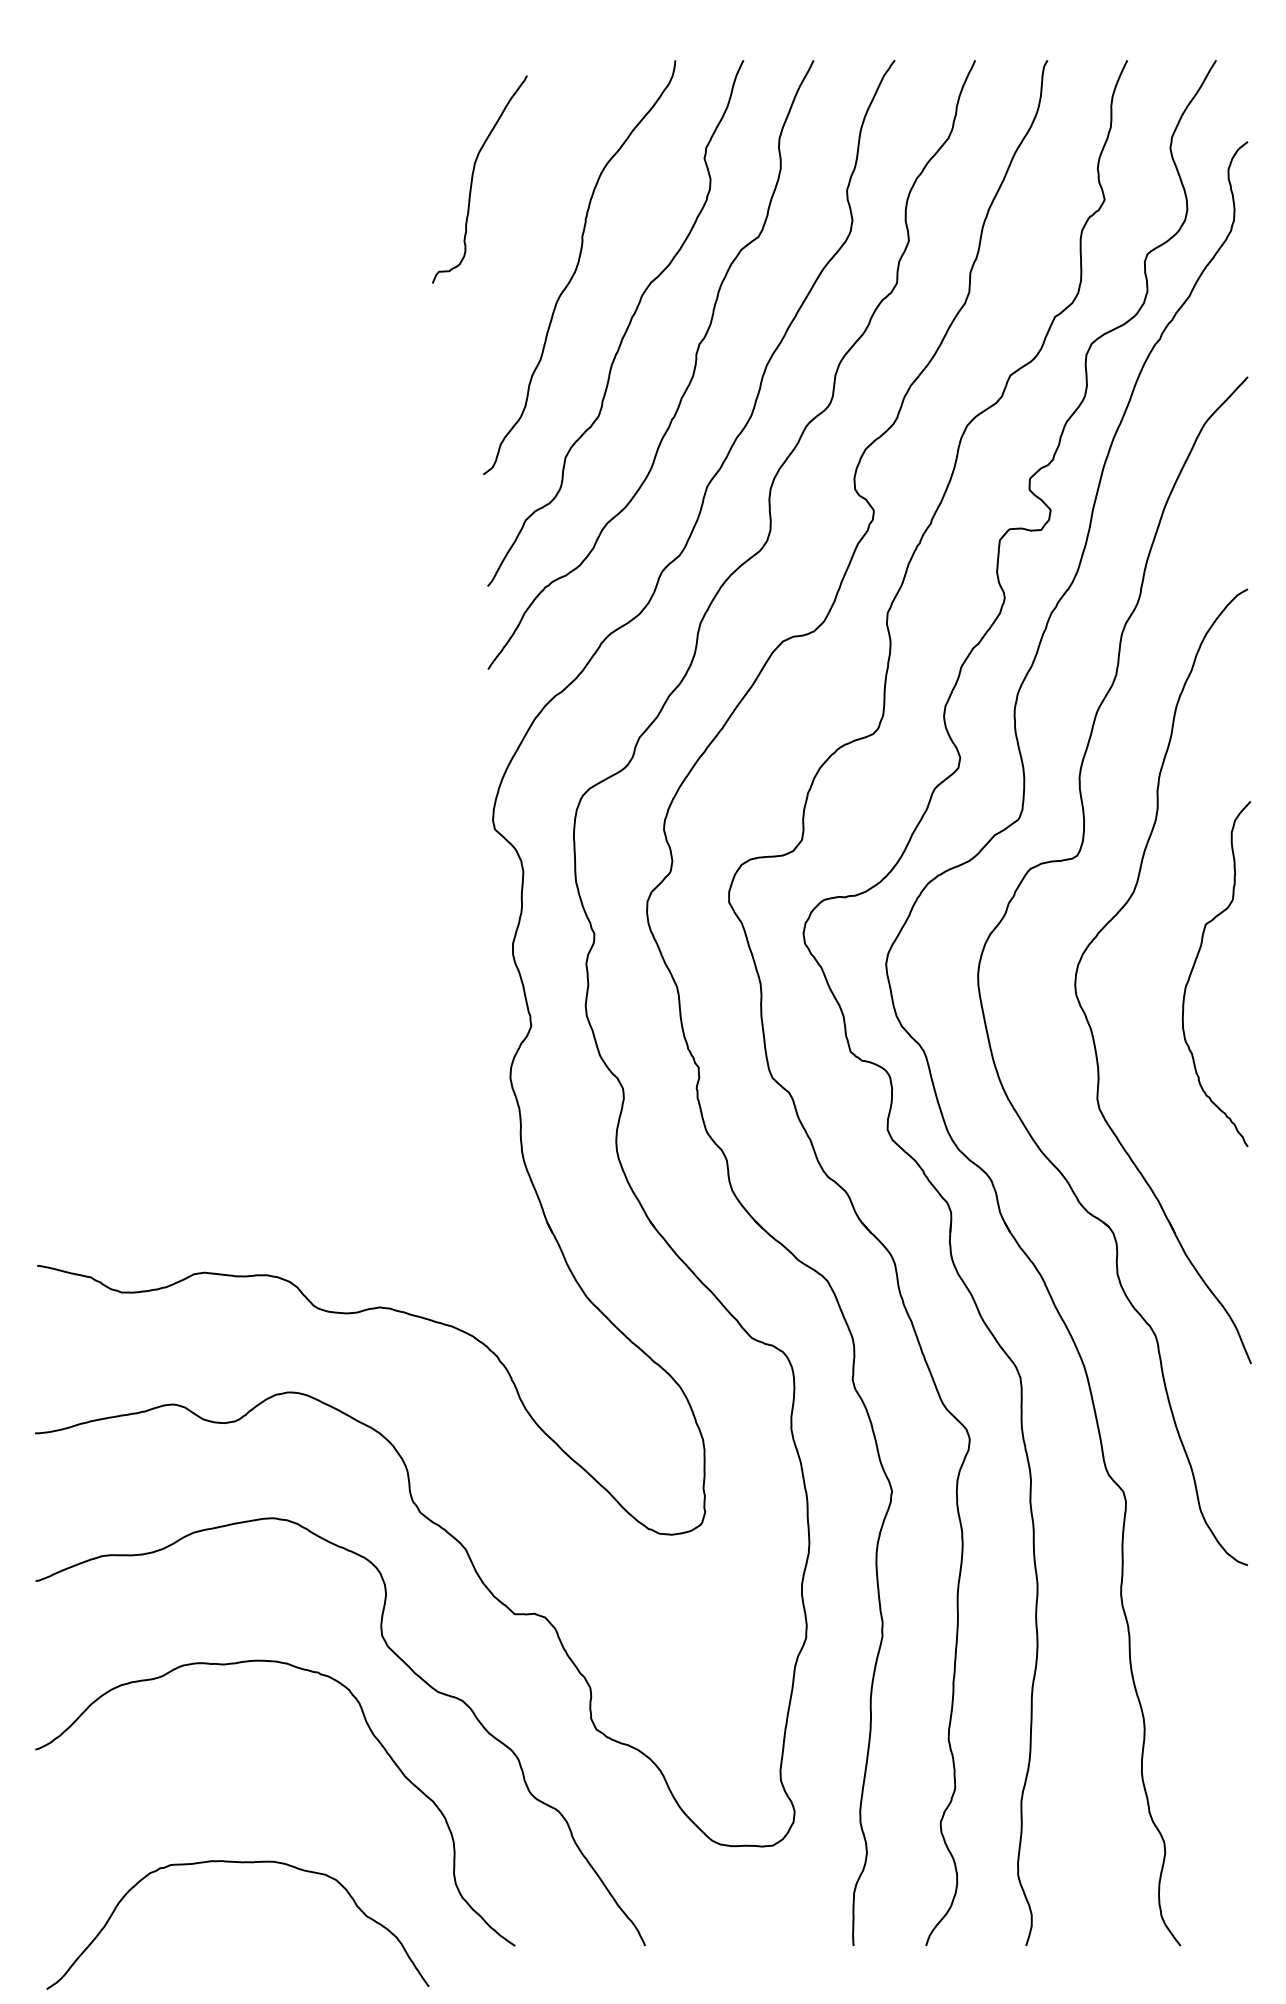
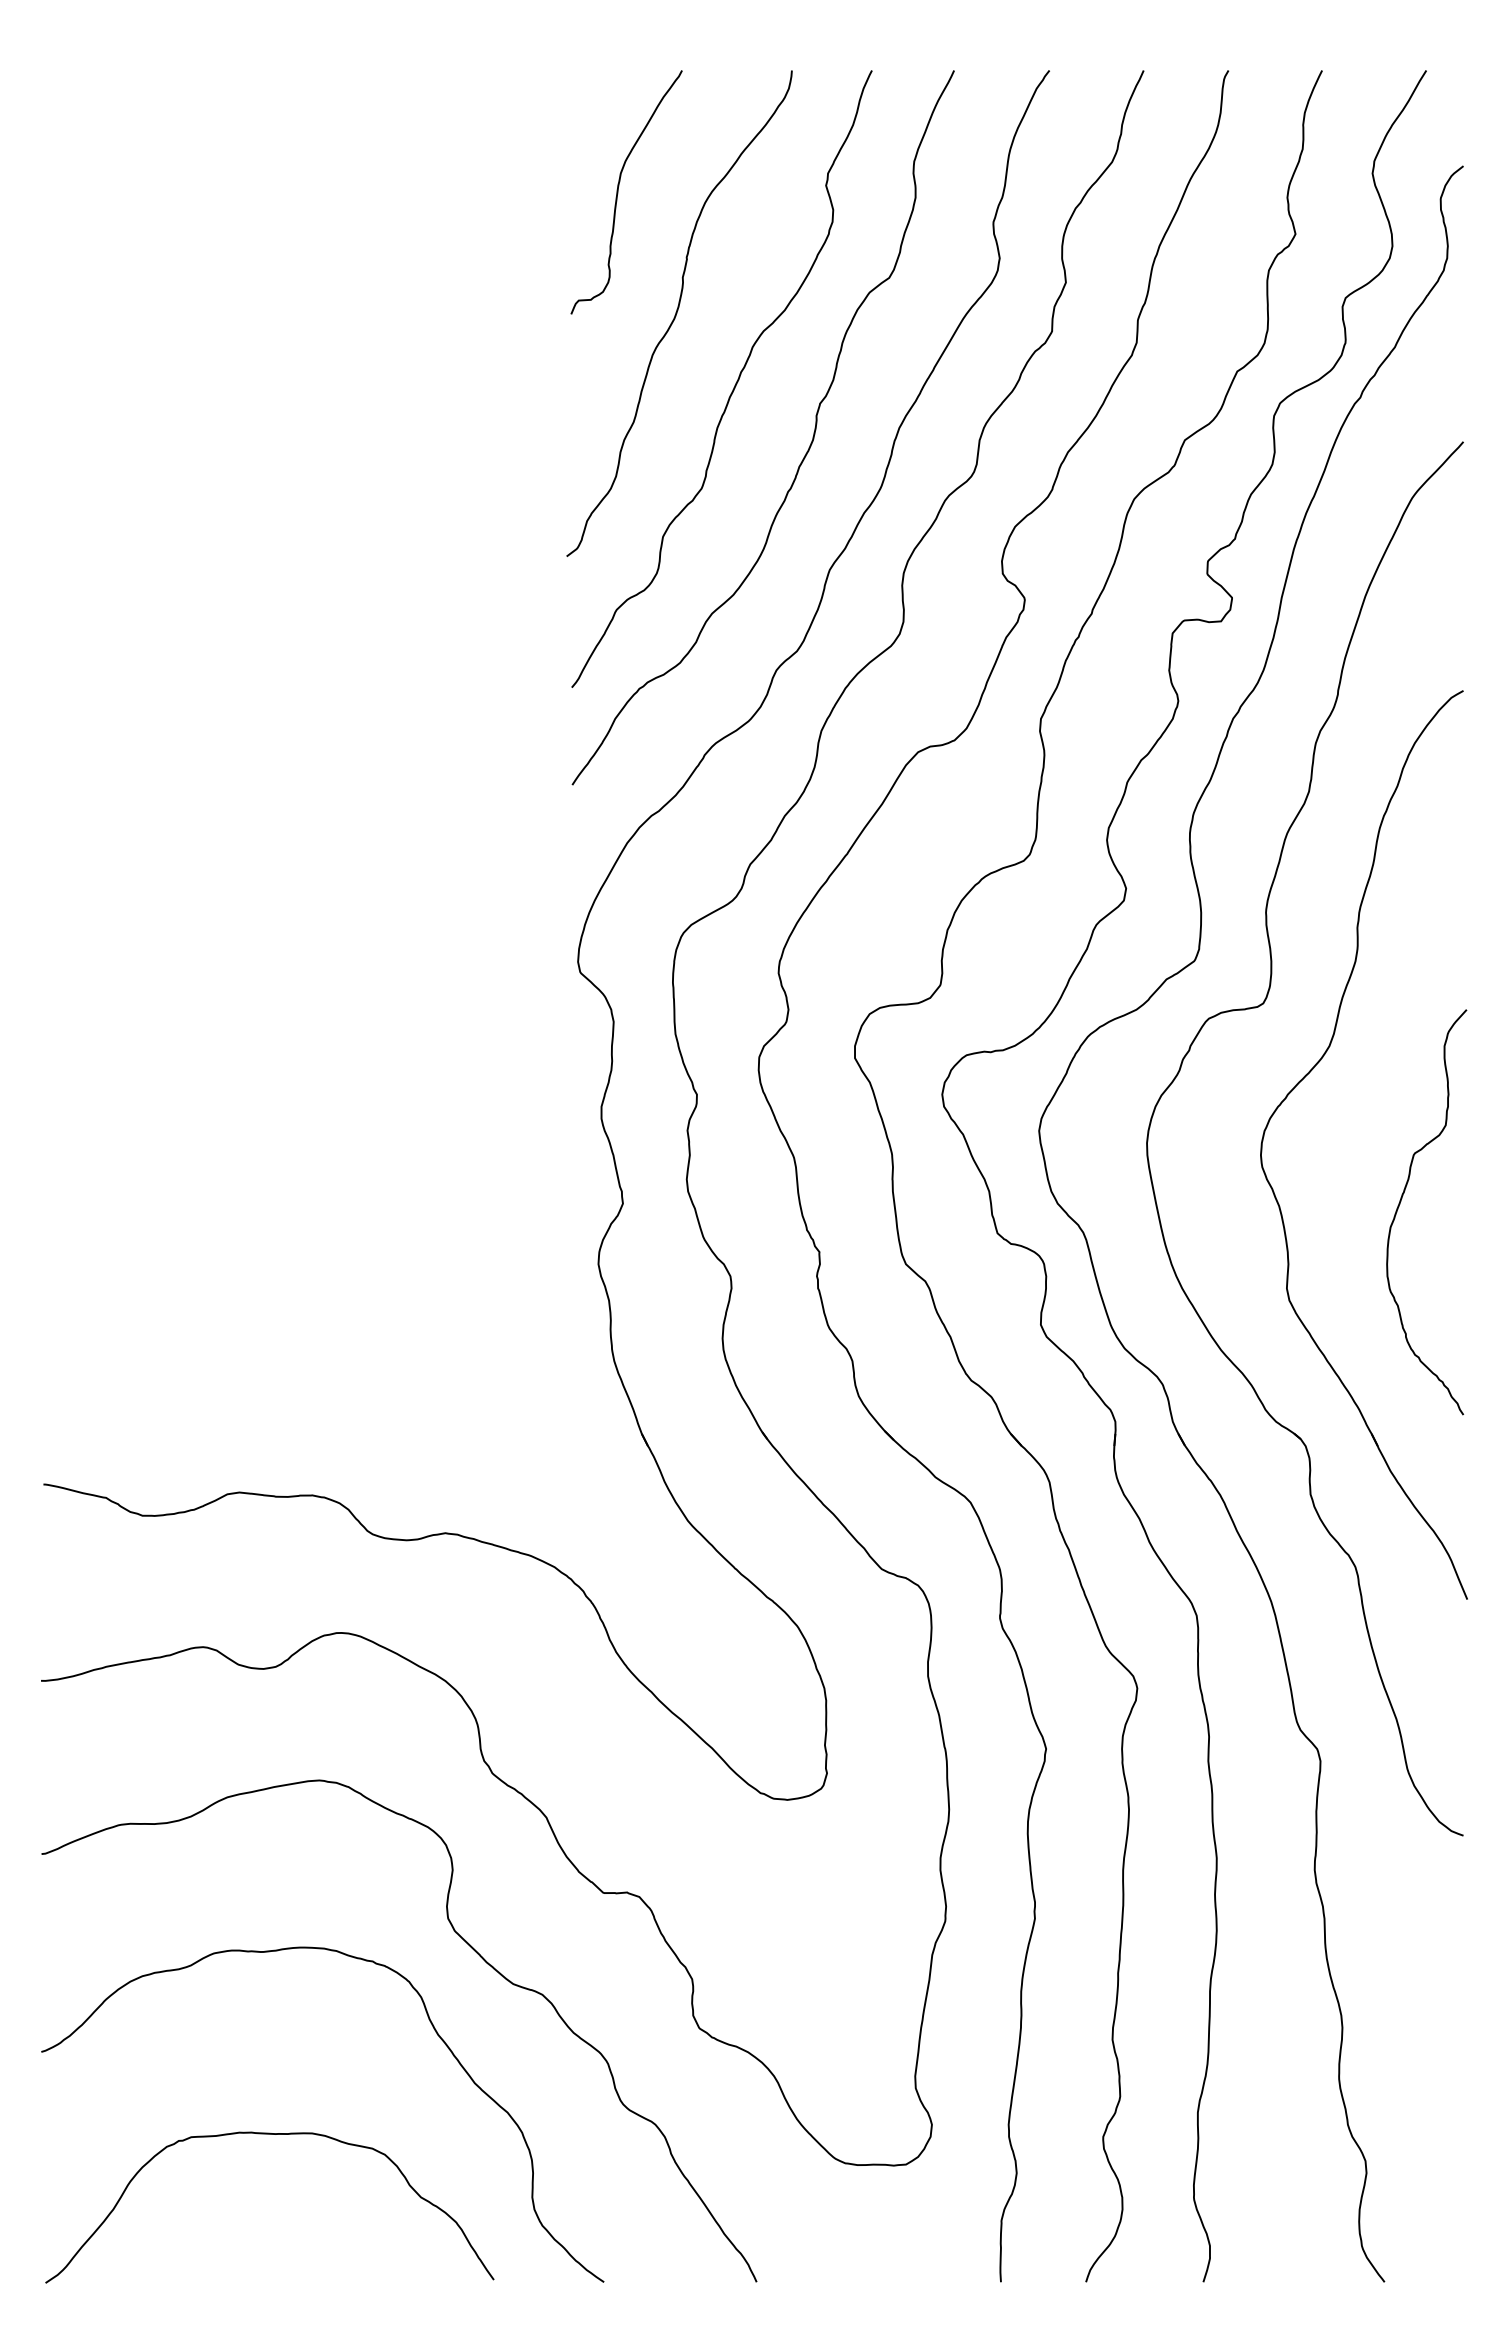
curve: (472, 179) -> (618, 192), moved
curve: (1194, 967) -> (1400, 1204), moved
curve: (237, 1862) -> (269, 2134), moved

